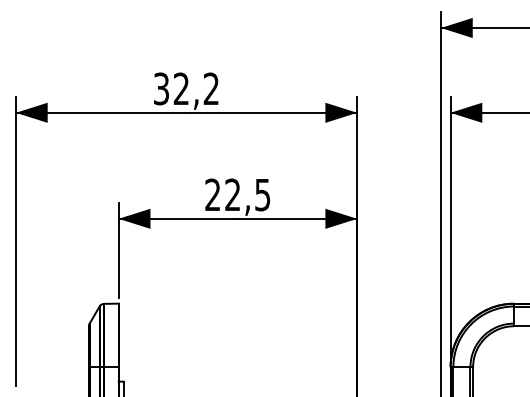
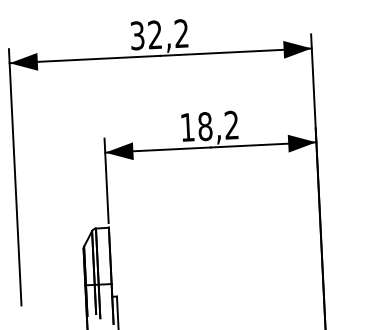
text: (237, 194) -> (209, 125), 22,5 -> 18,2

